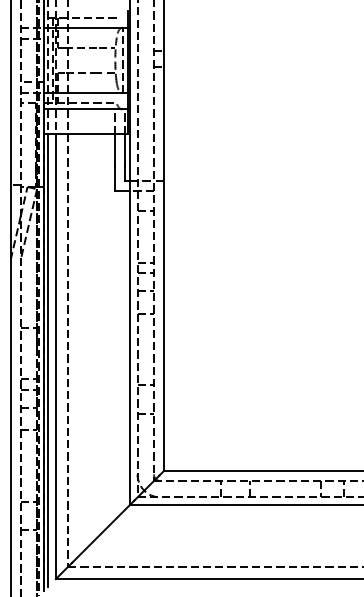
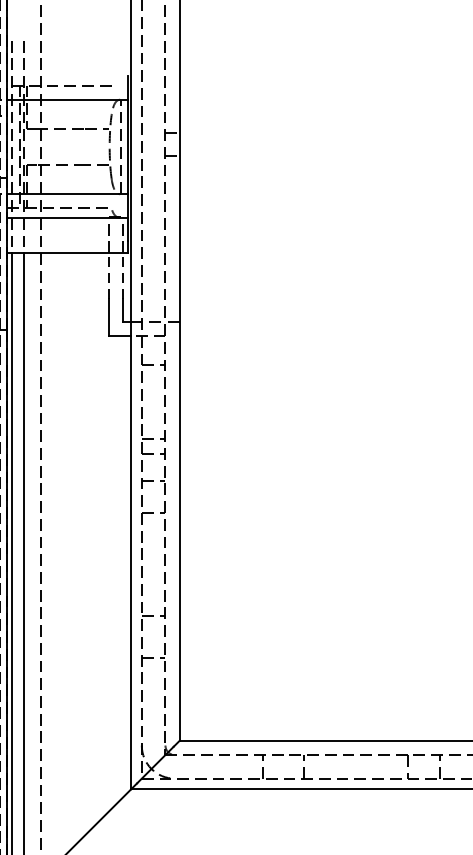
line: (114, 149) -> (108, 275), solid -> dashed
line: (124, 149) -> (122, 275), solid -> dashed

